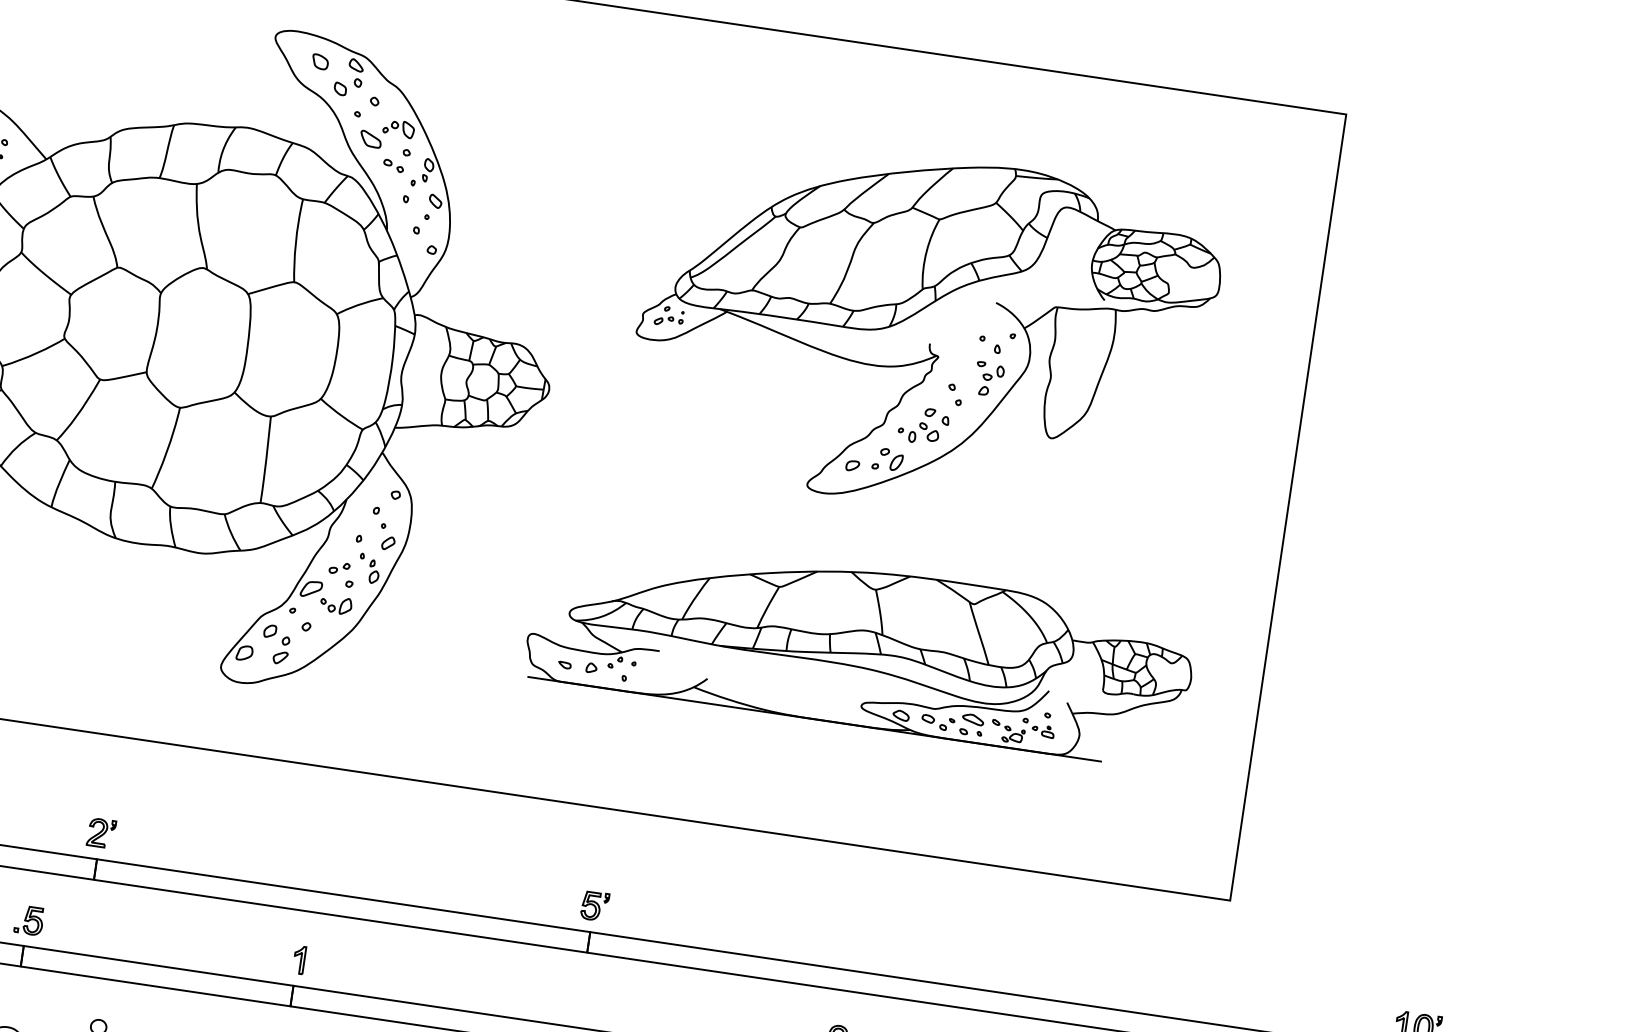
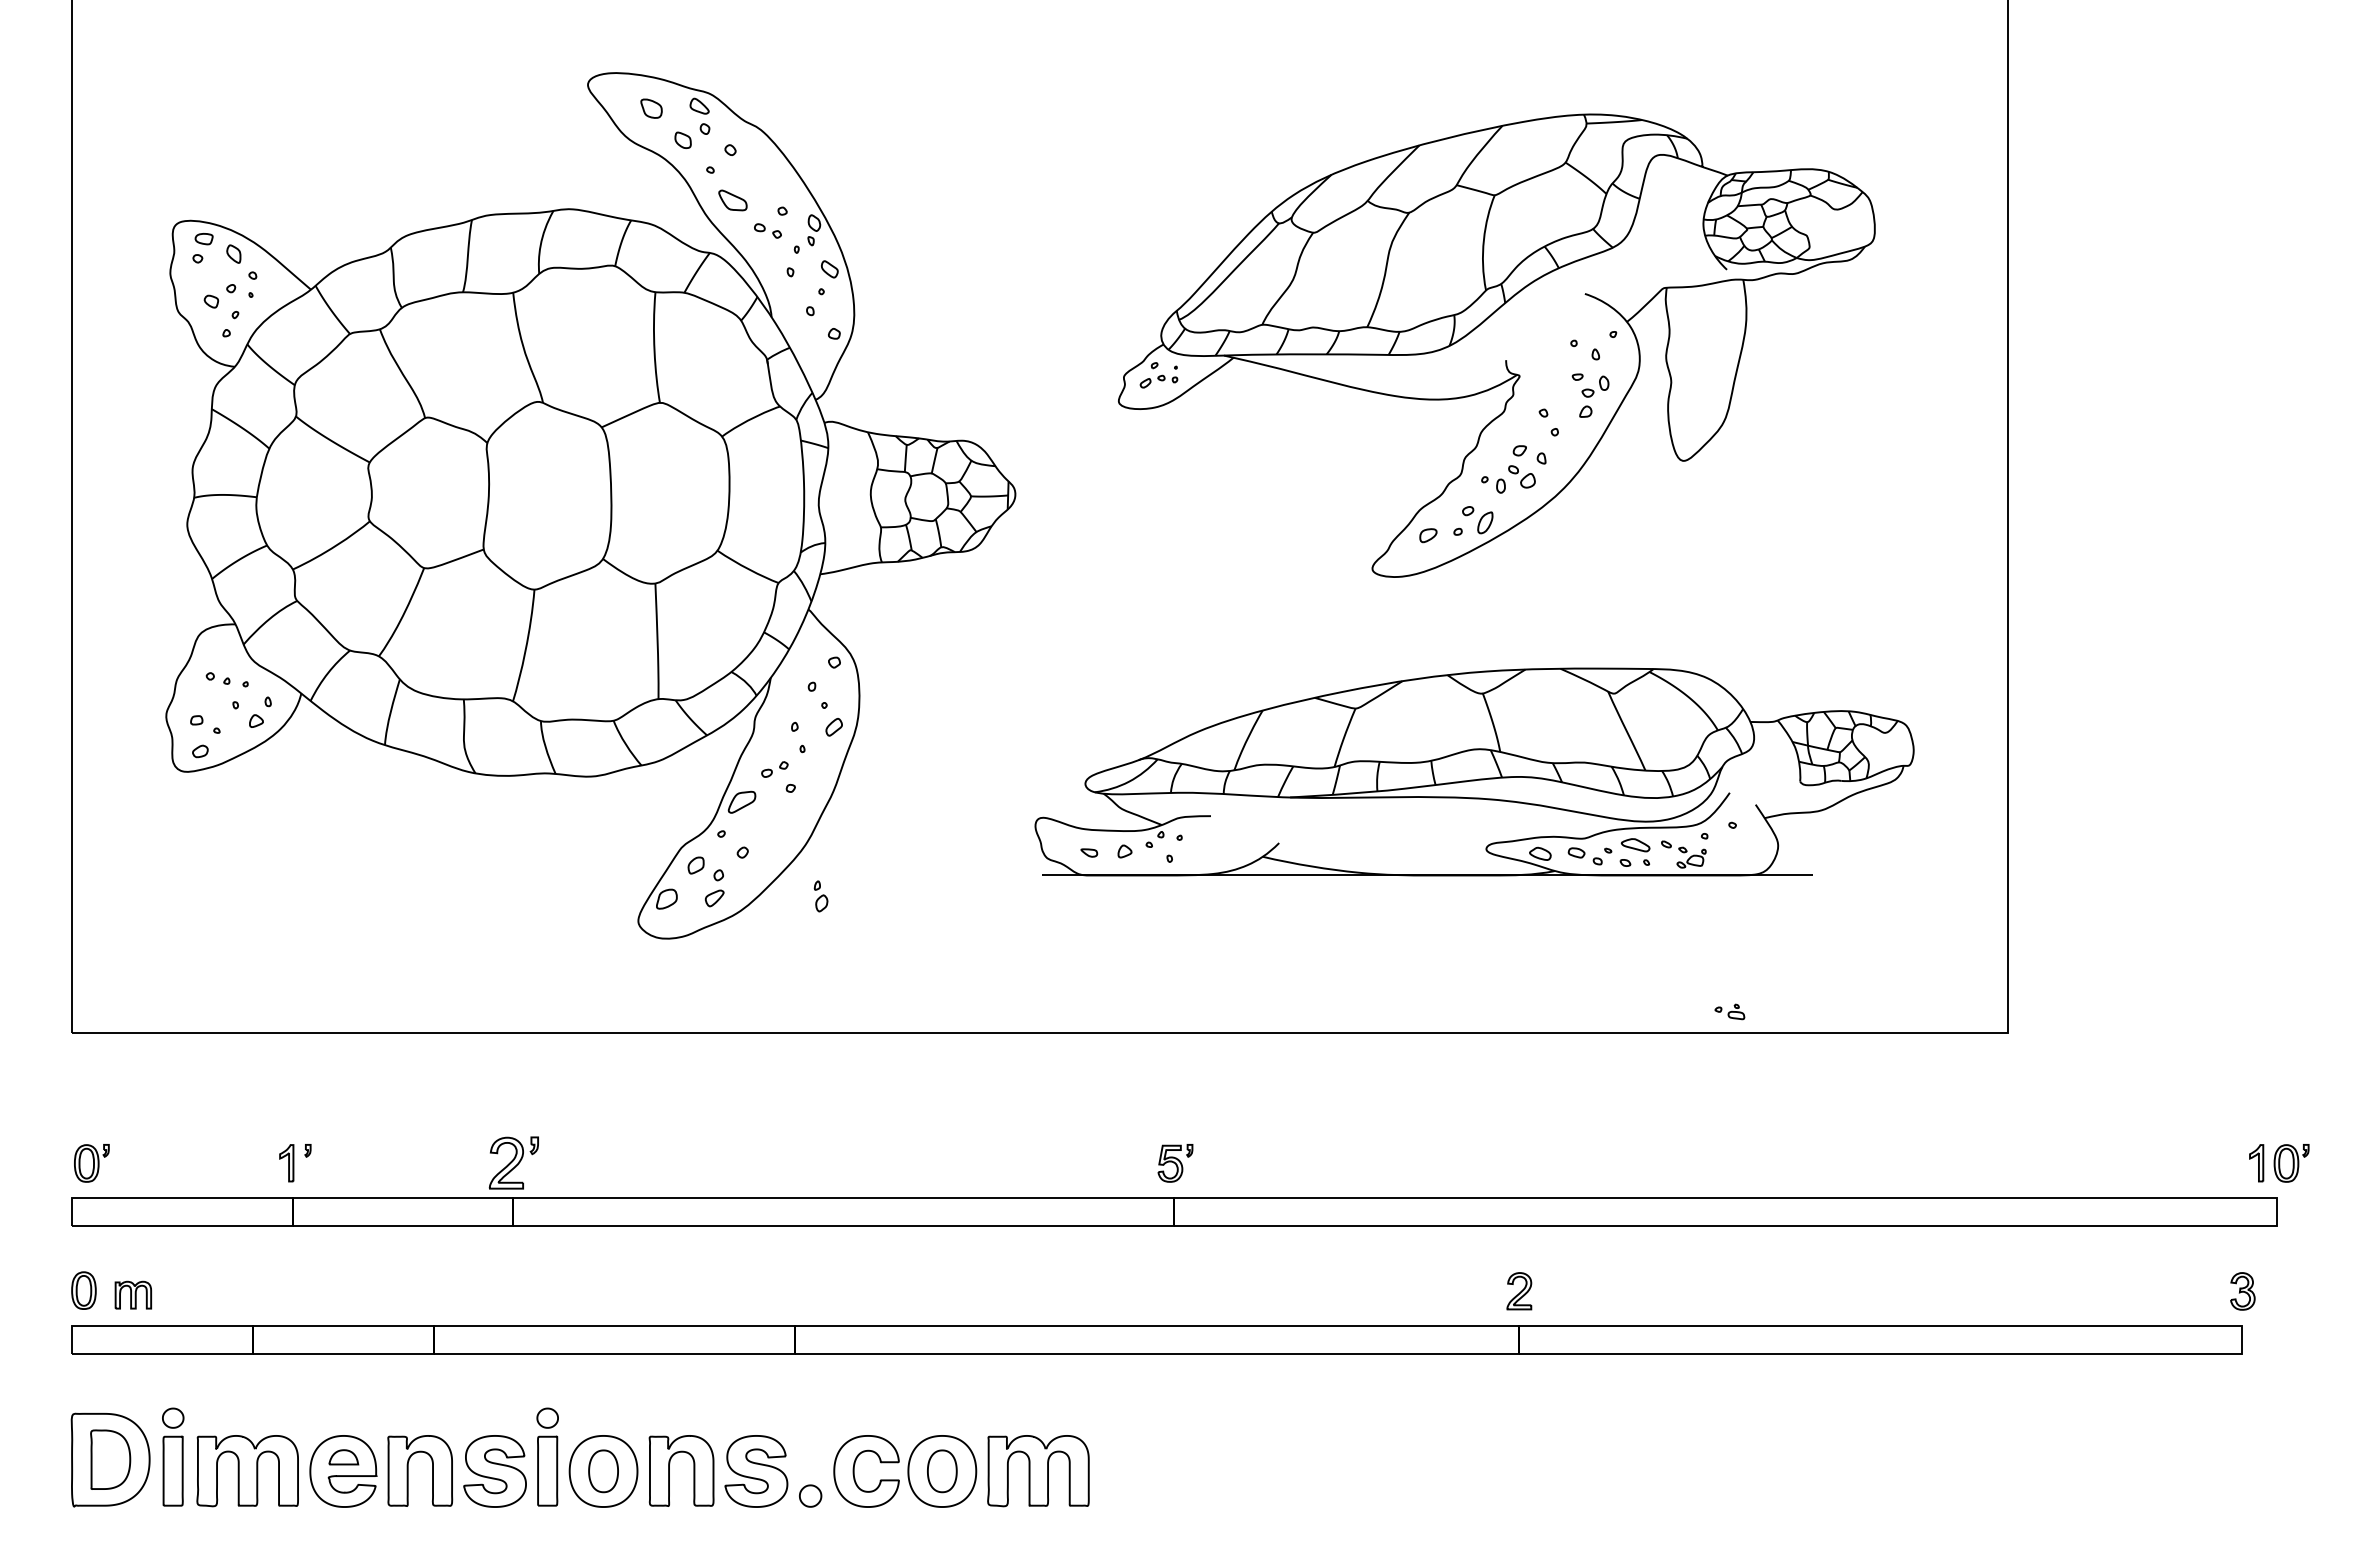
part: (398, 129) -> (767, 181), removed
part: (373, 571) -> (820, 896), moved
part: (336, 605) -> (777, 818), removed
part: (1043, 730) -> (1729, 1011), moved
part: (101, 833) -> (513, 1163), size x1.4
part: (28, 920) -> (435, 1291), removed
part: (298, 960) -> (797, 1291), removed

